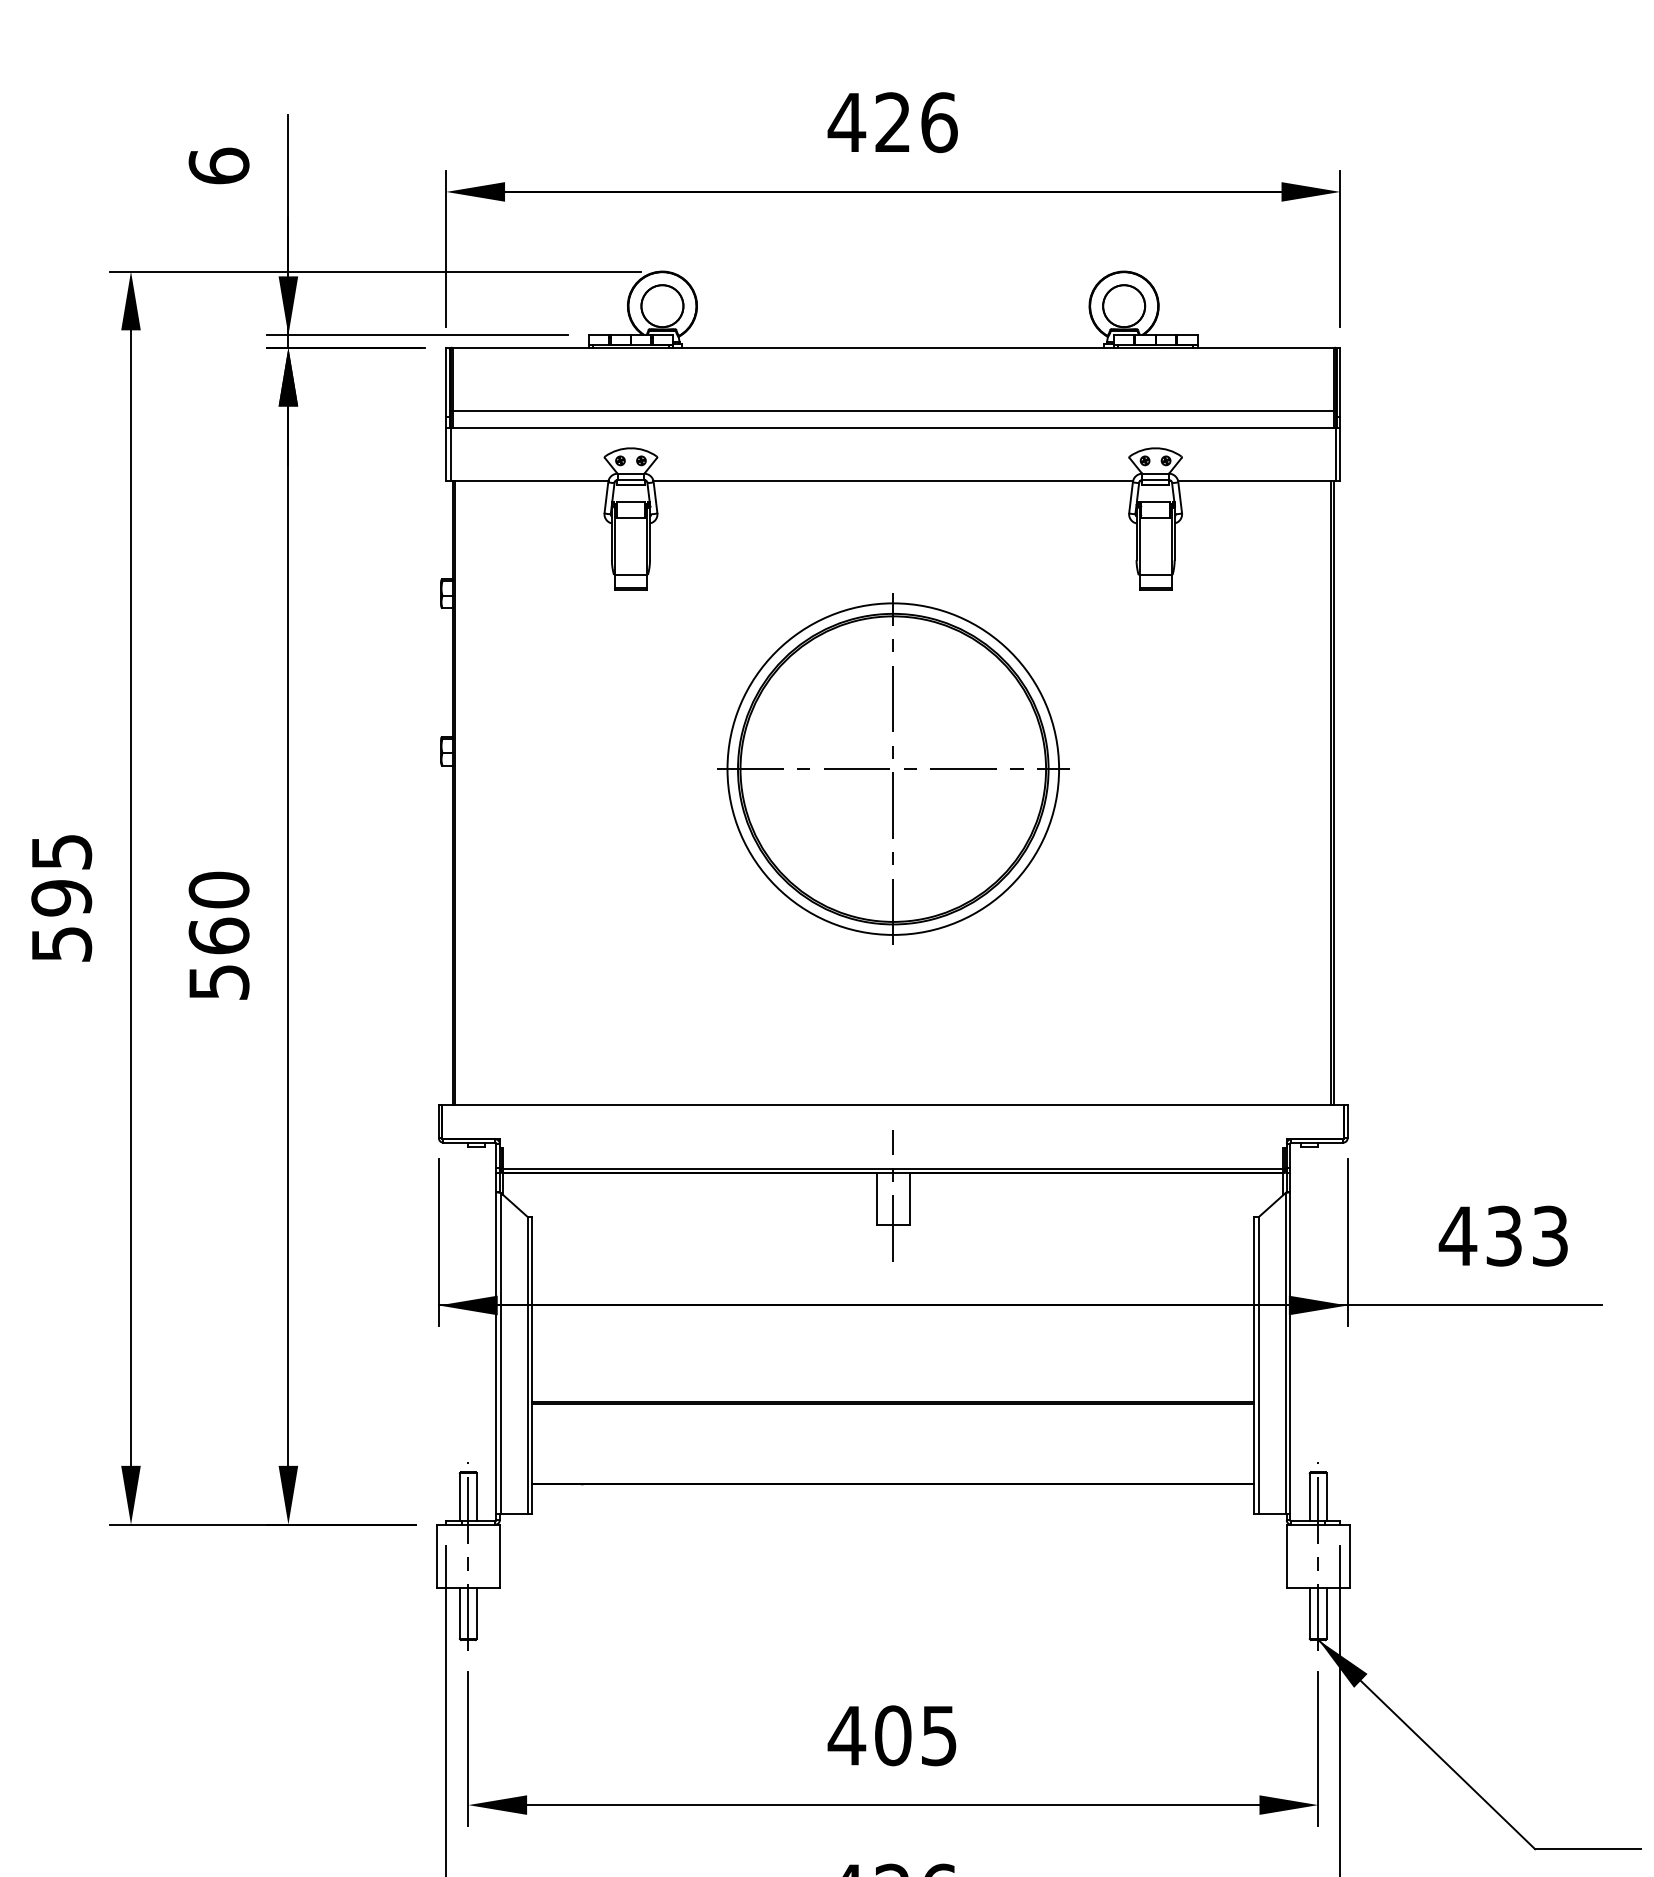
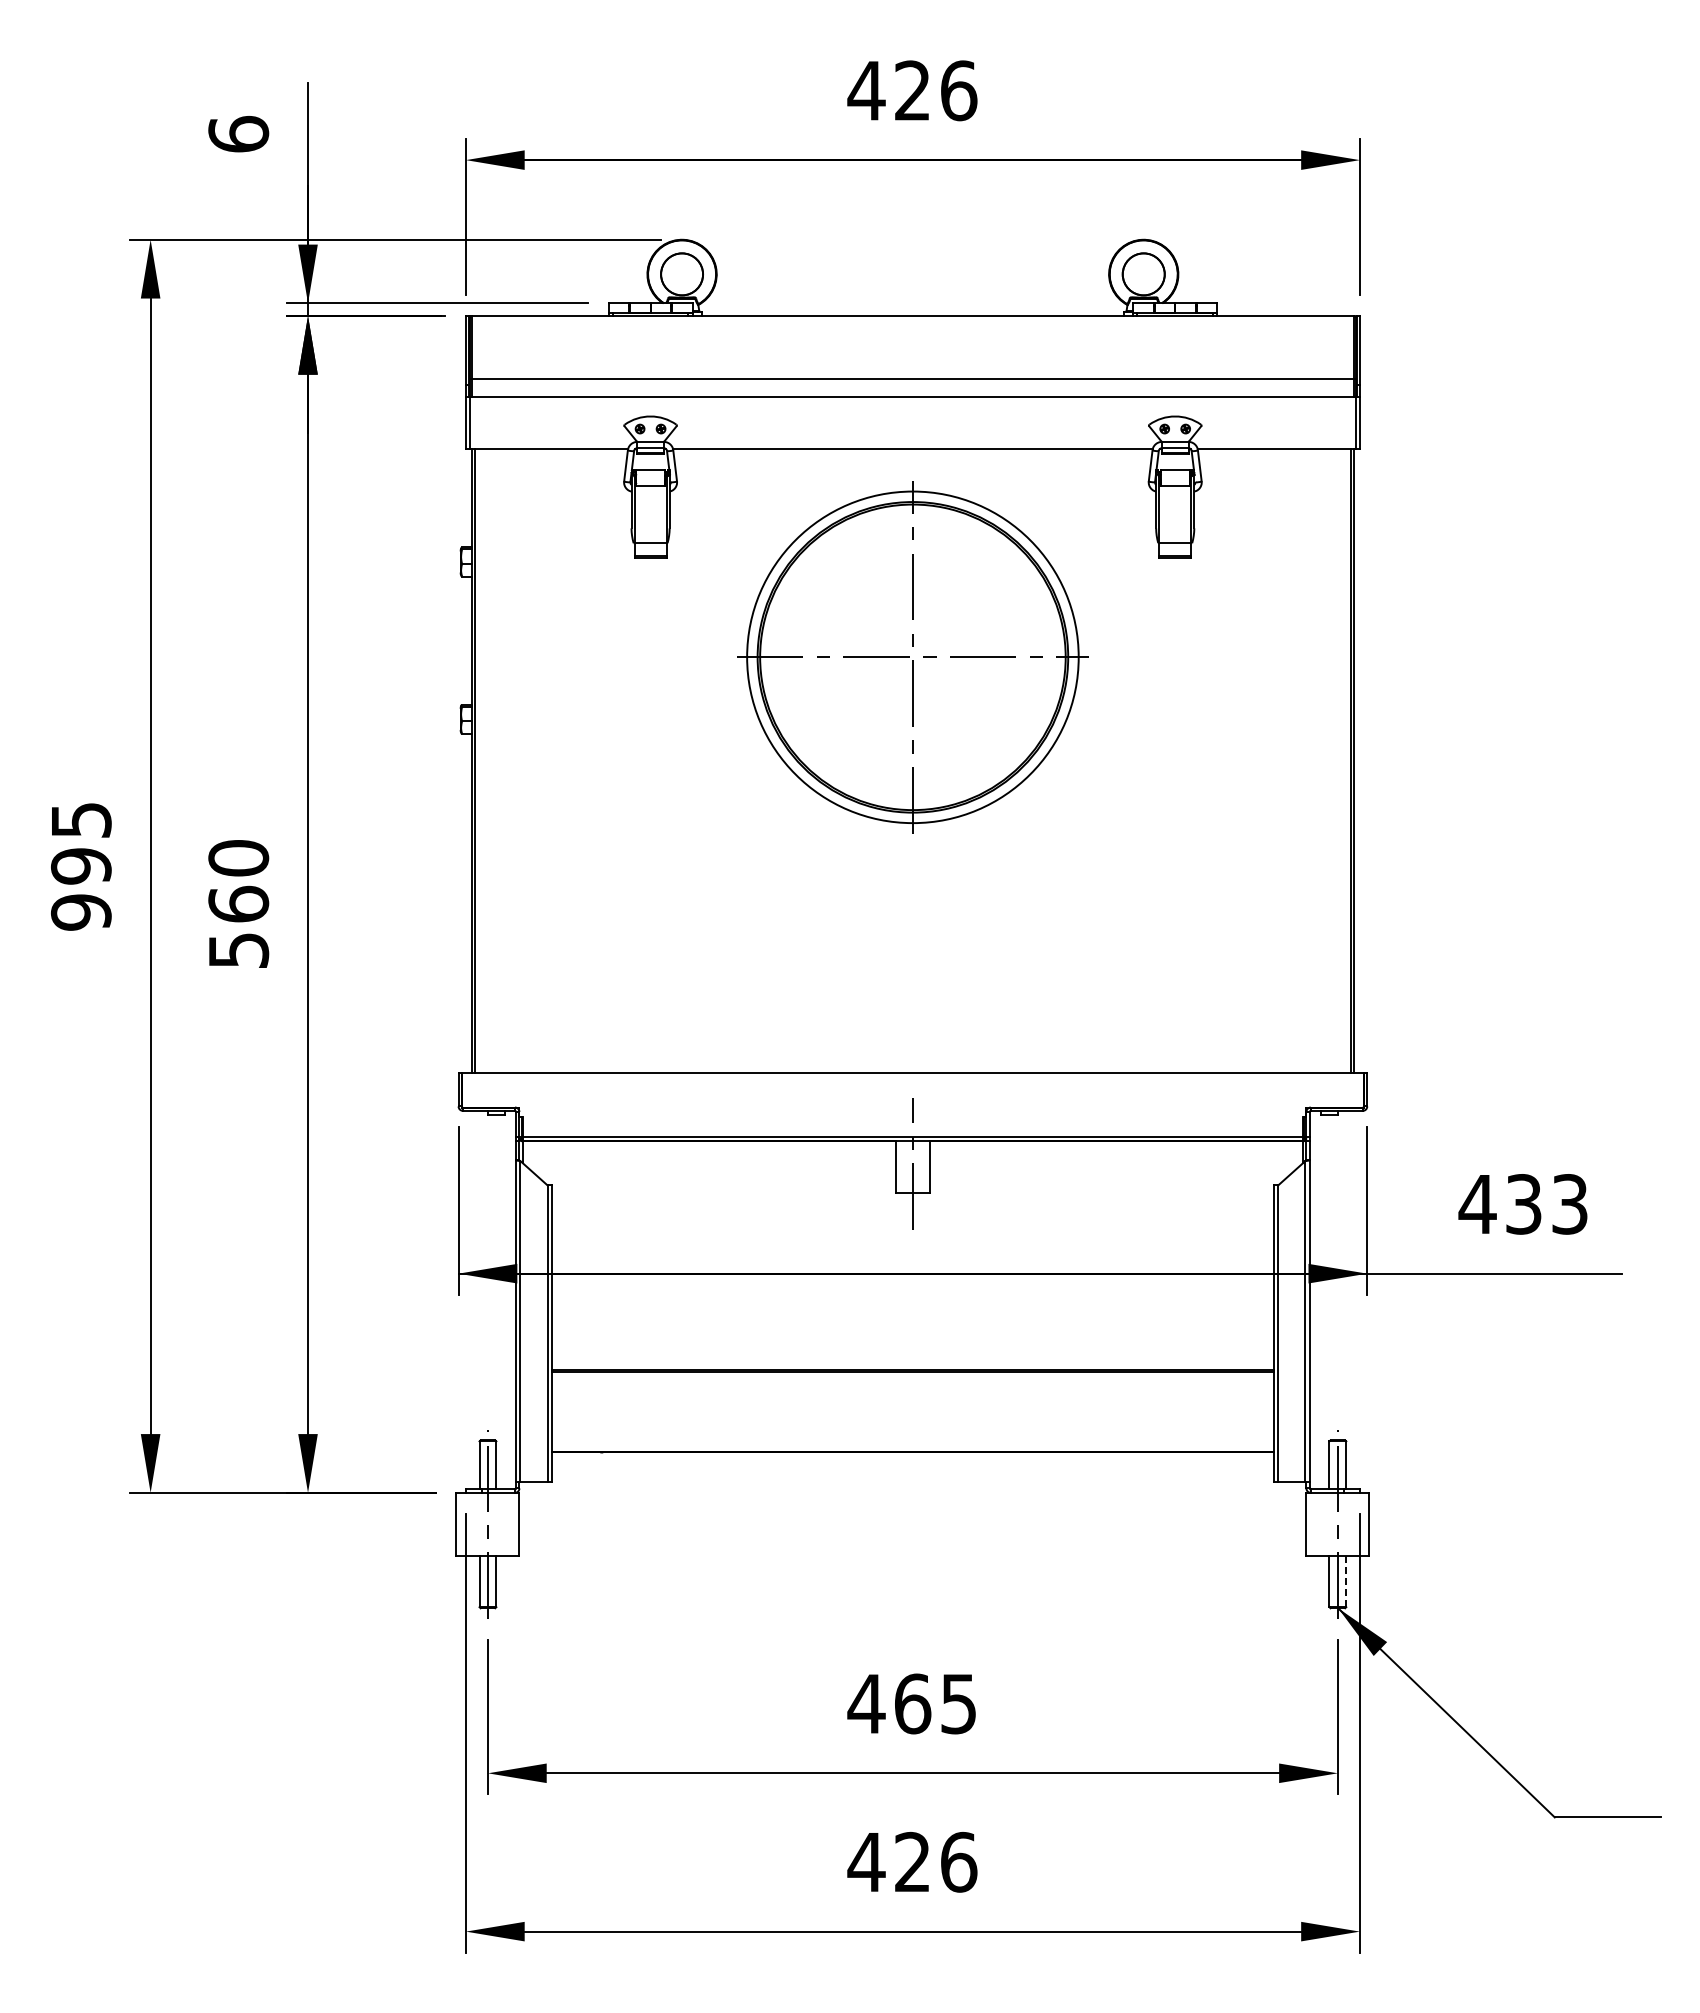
part: (892, 769) -> (912, 657), moved
text: (60, 944) -> (80, 912), 595 -> 995
line: (1326, 1613) -> (1346, 1581), solid -> dashed
text: (892, 1735) -> (912, 1703), 405 -> 465

